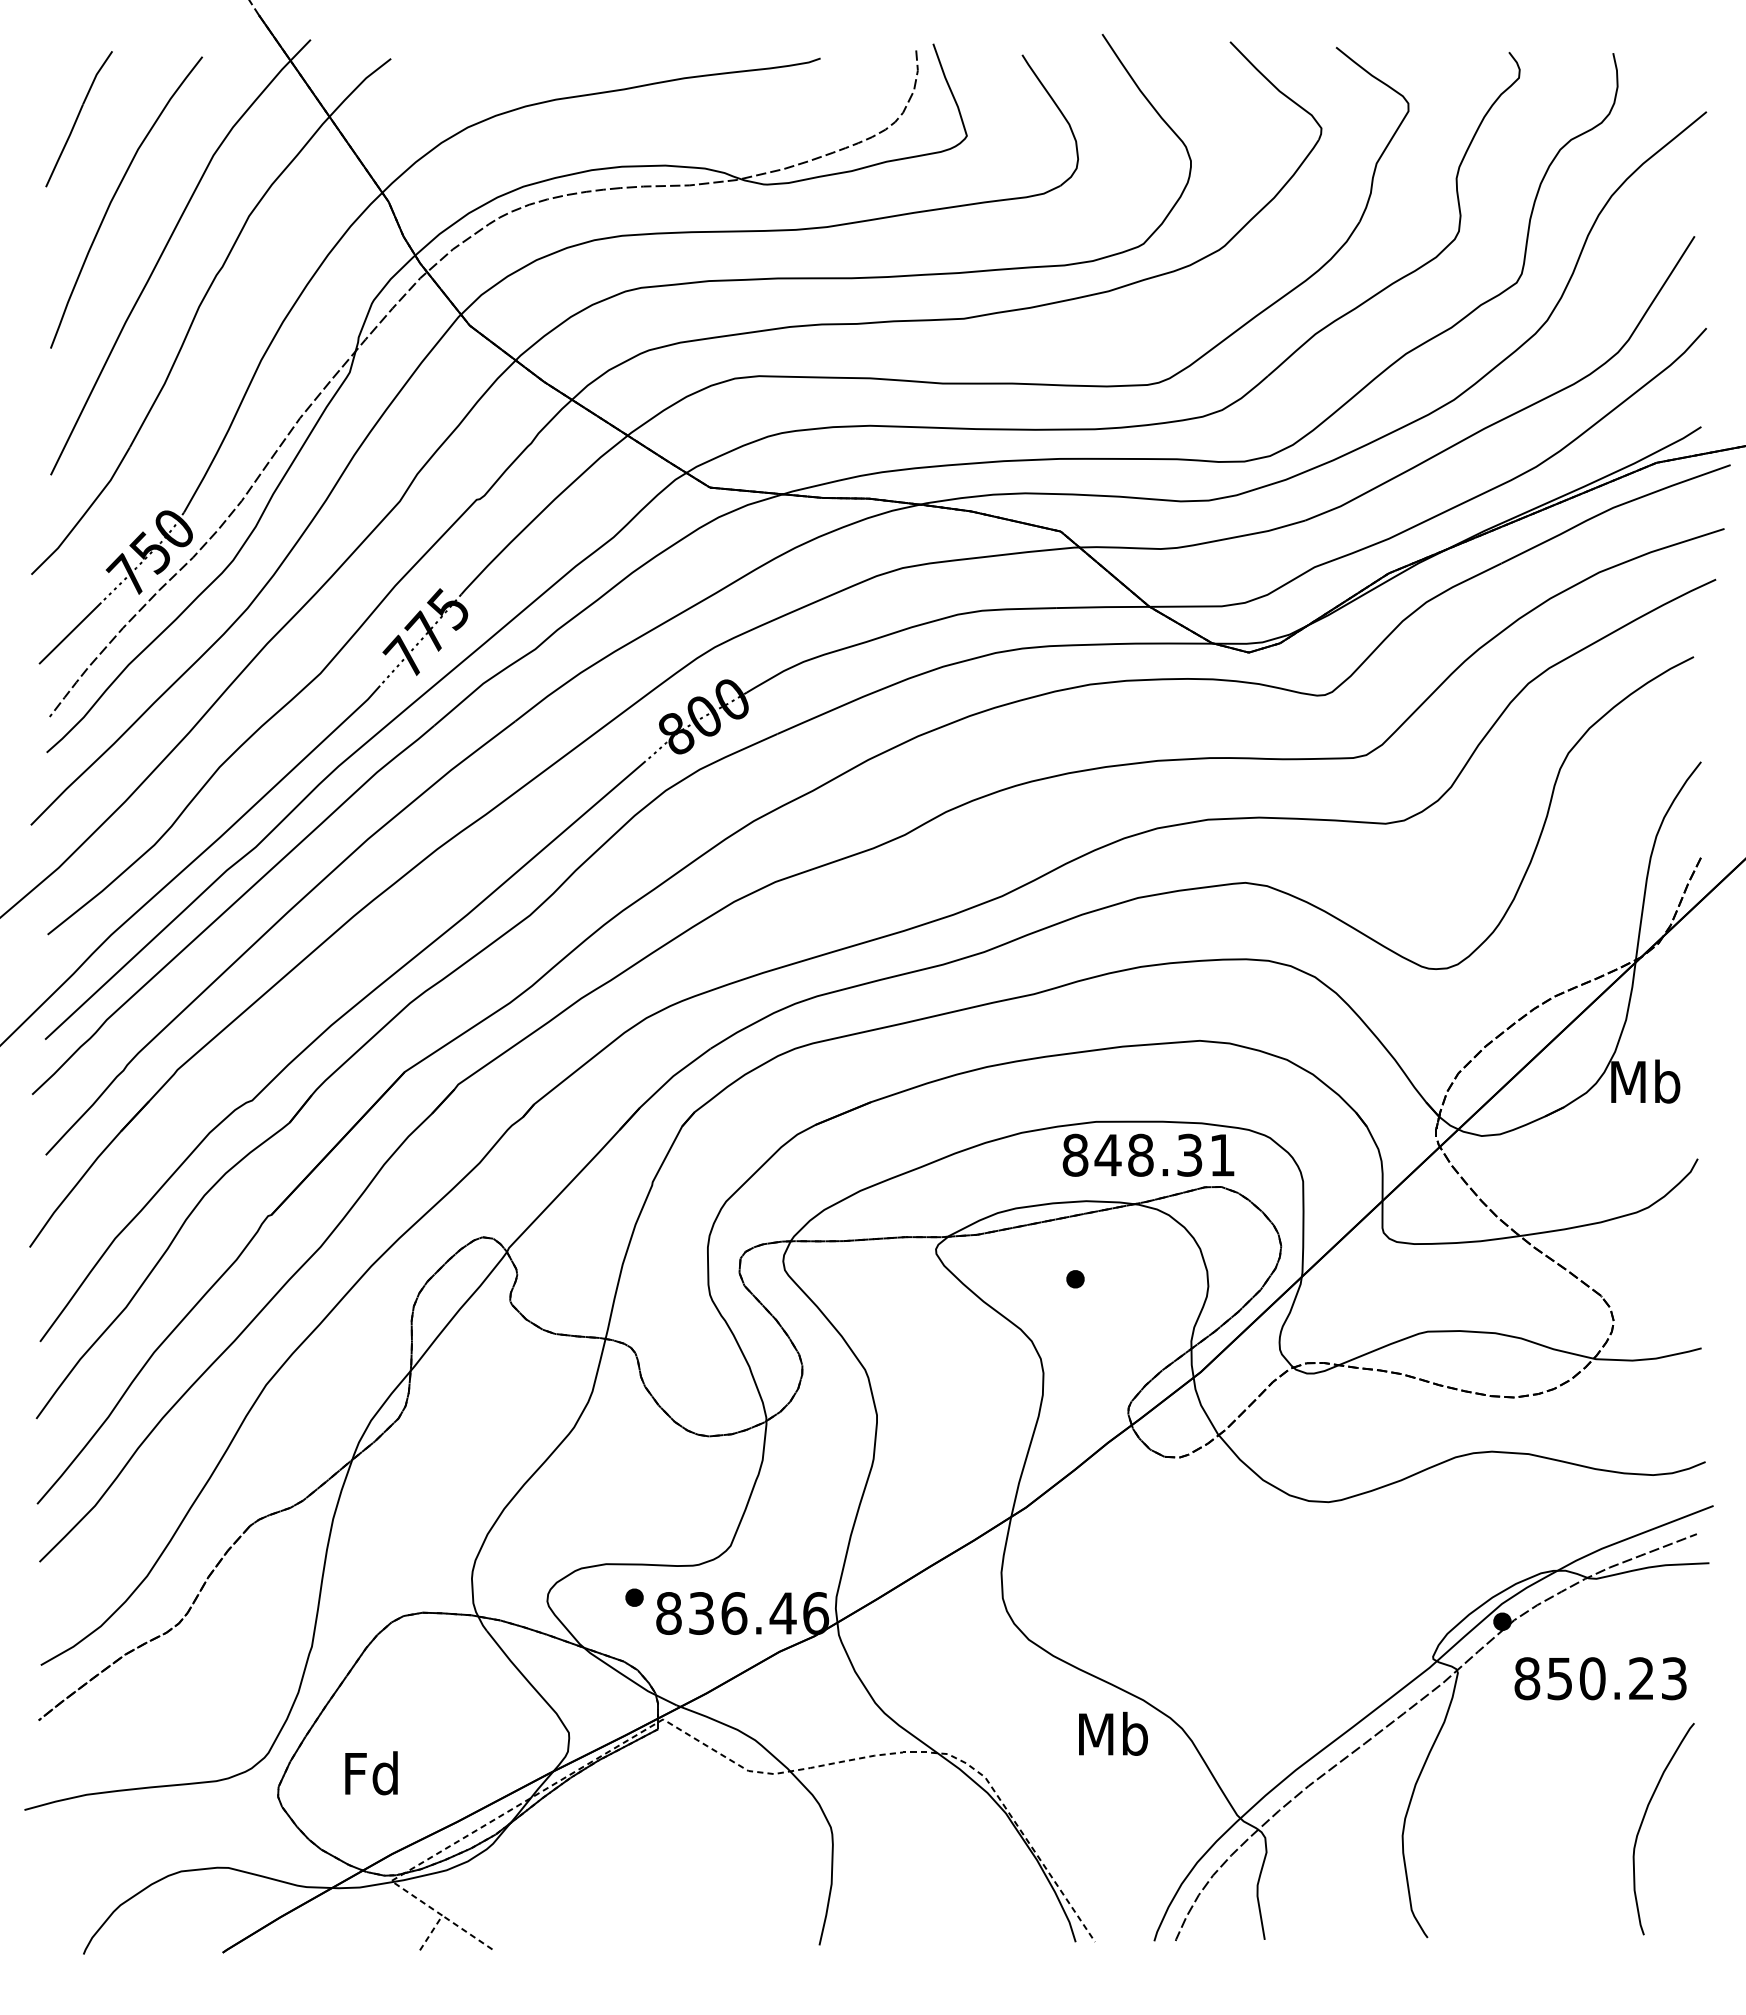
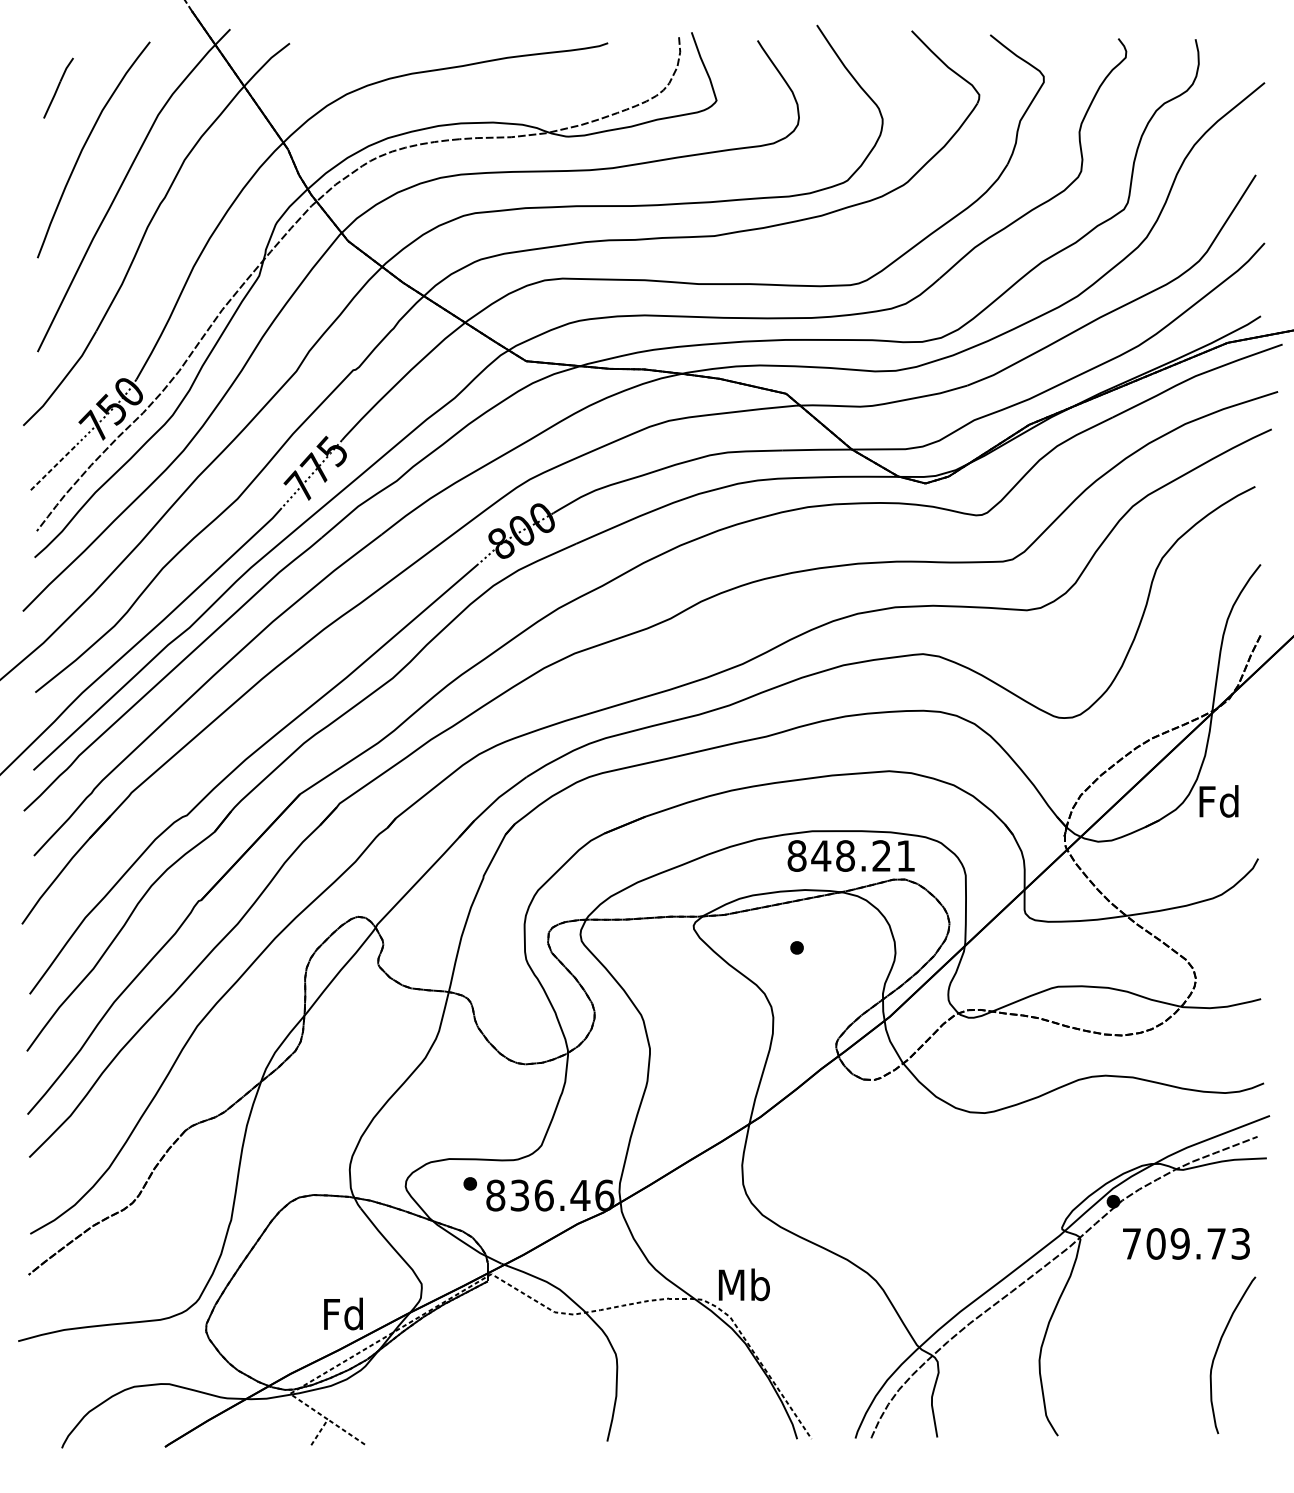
part: (78, 119) -> (58, 88), size x0.6
line: (70, 633) -> (52, 469), solid -> dashed
text: (1645, 1081) -> (1219, 801), Mb -> Fd
text: (1189, 1155) -> (881, 856), 848.31 -> 848.21
text: (1583, 1678) -> (1173, 1243), 850.23 -> 709.73
text: (1113, 1733) -> (744, 1284), moved
text: (371, 1773) -> (343, 1314), moved

